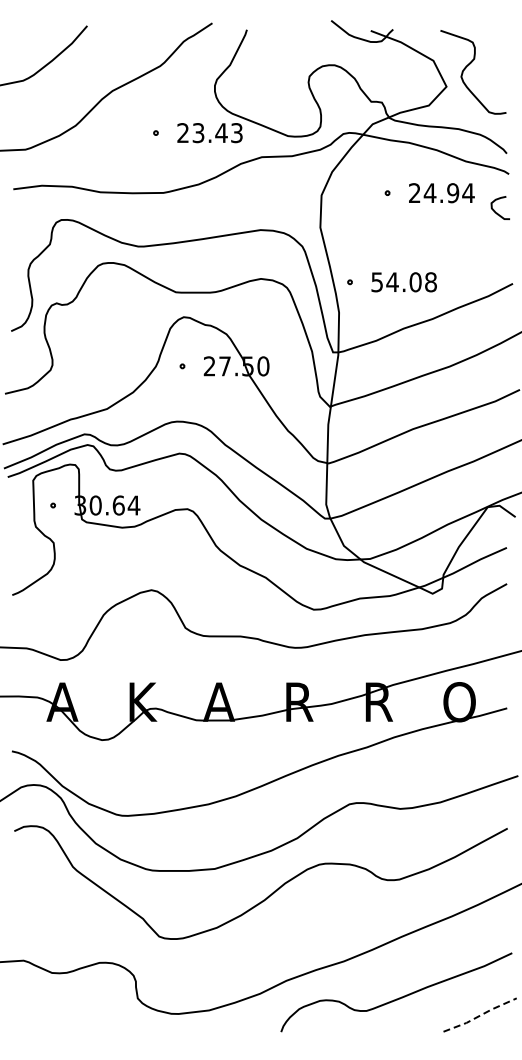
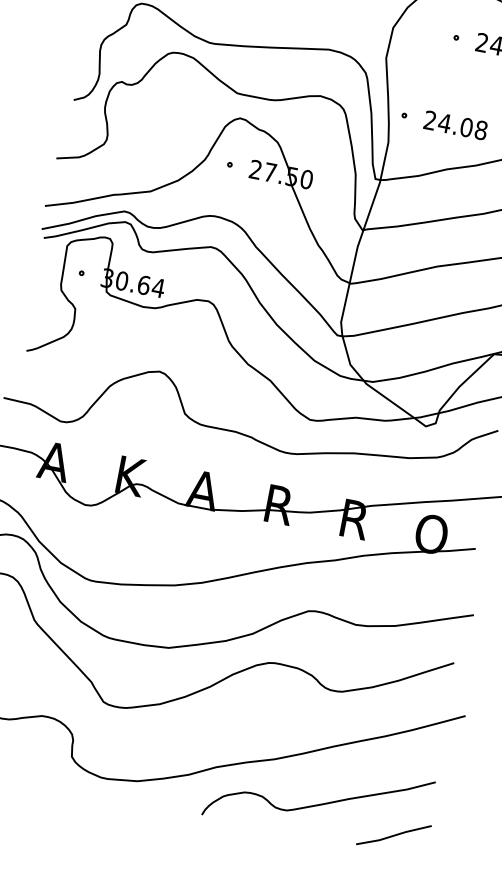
text: (376, 282) -> (429, 120), 54.08 -> 24.08
line: (480, 1015) -> (394, 835), dashed -> solid

